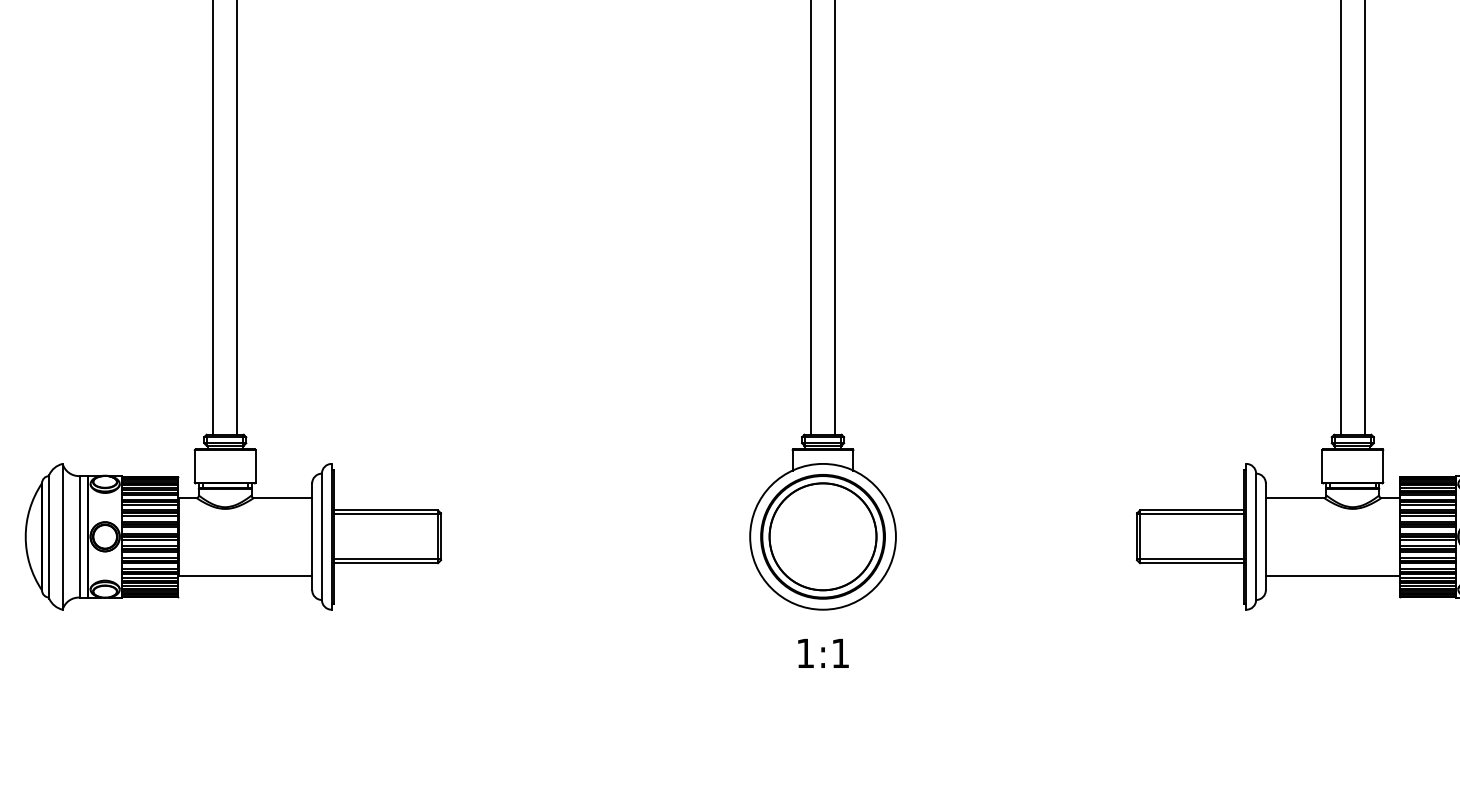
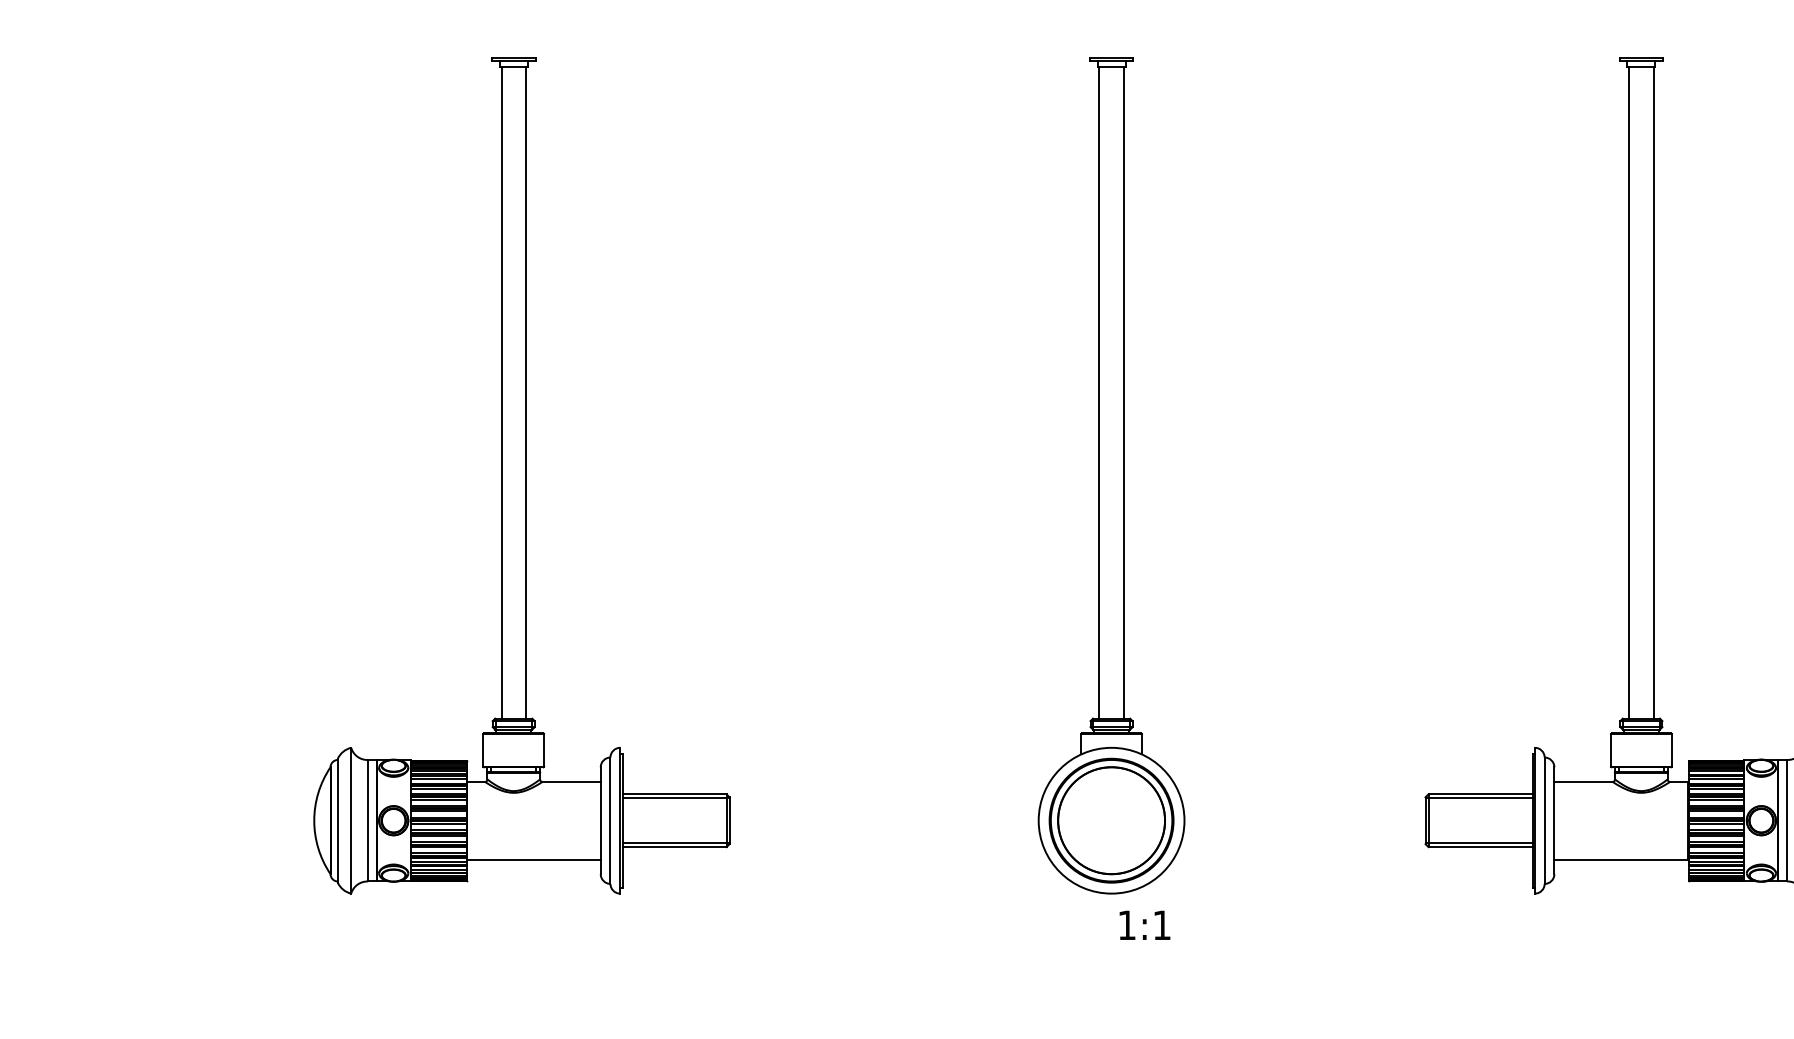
text: (822, 652) -> (1144, 924), moved

